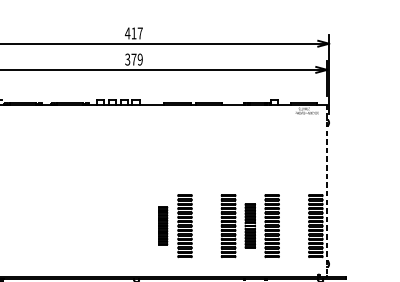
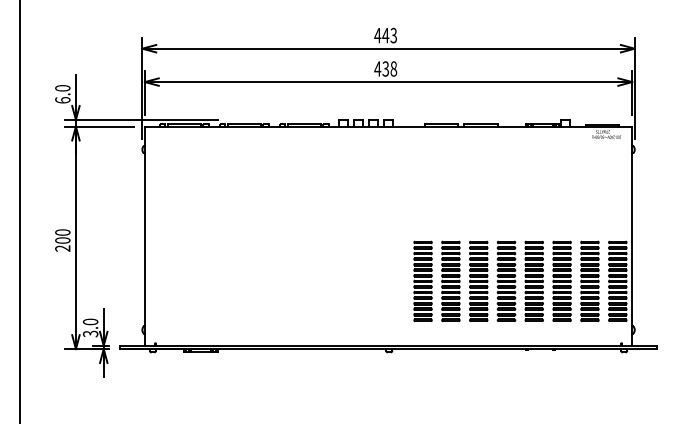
text: (136, 33) -> (389, 35), 417 -> 443
text: (133, 59) -> (385, 68), 379 -> 438
line: (327, 190) -> (632, 236), dashed -> solid
part: (162, 225) -> (422, 280), size x1.67
part: (206, 225) -> (478, 280), added
part: (249, 225) -> (533, 280), size x1.43
part: (293, 225) -> (589, 280), added

